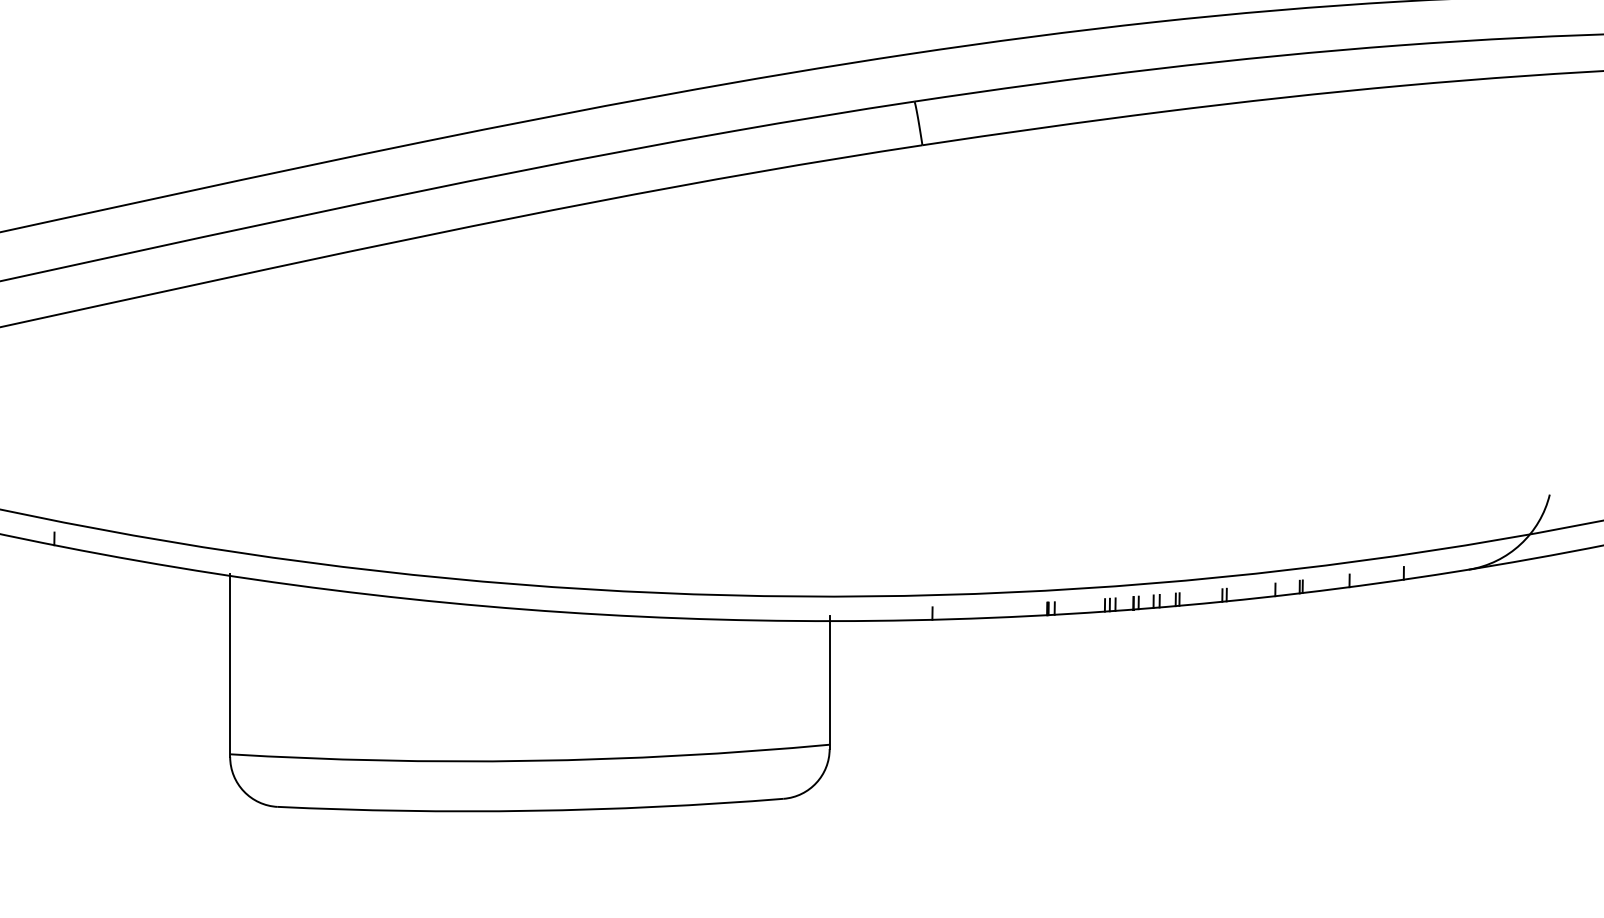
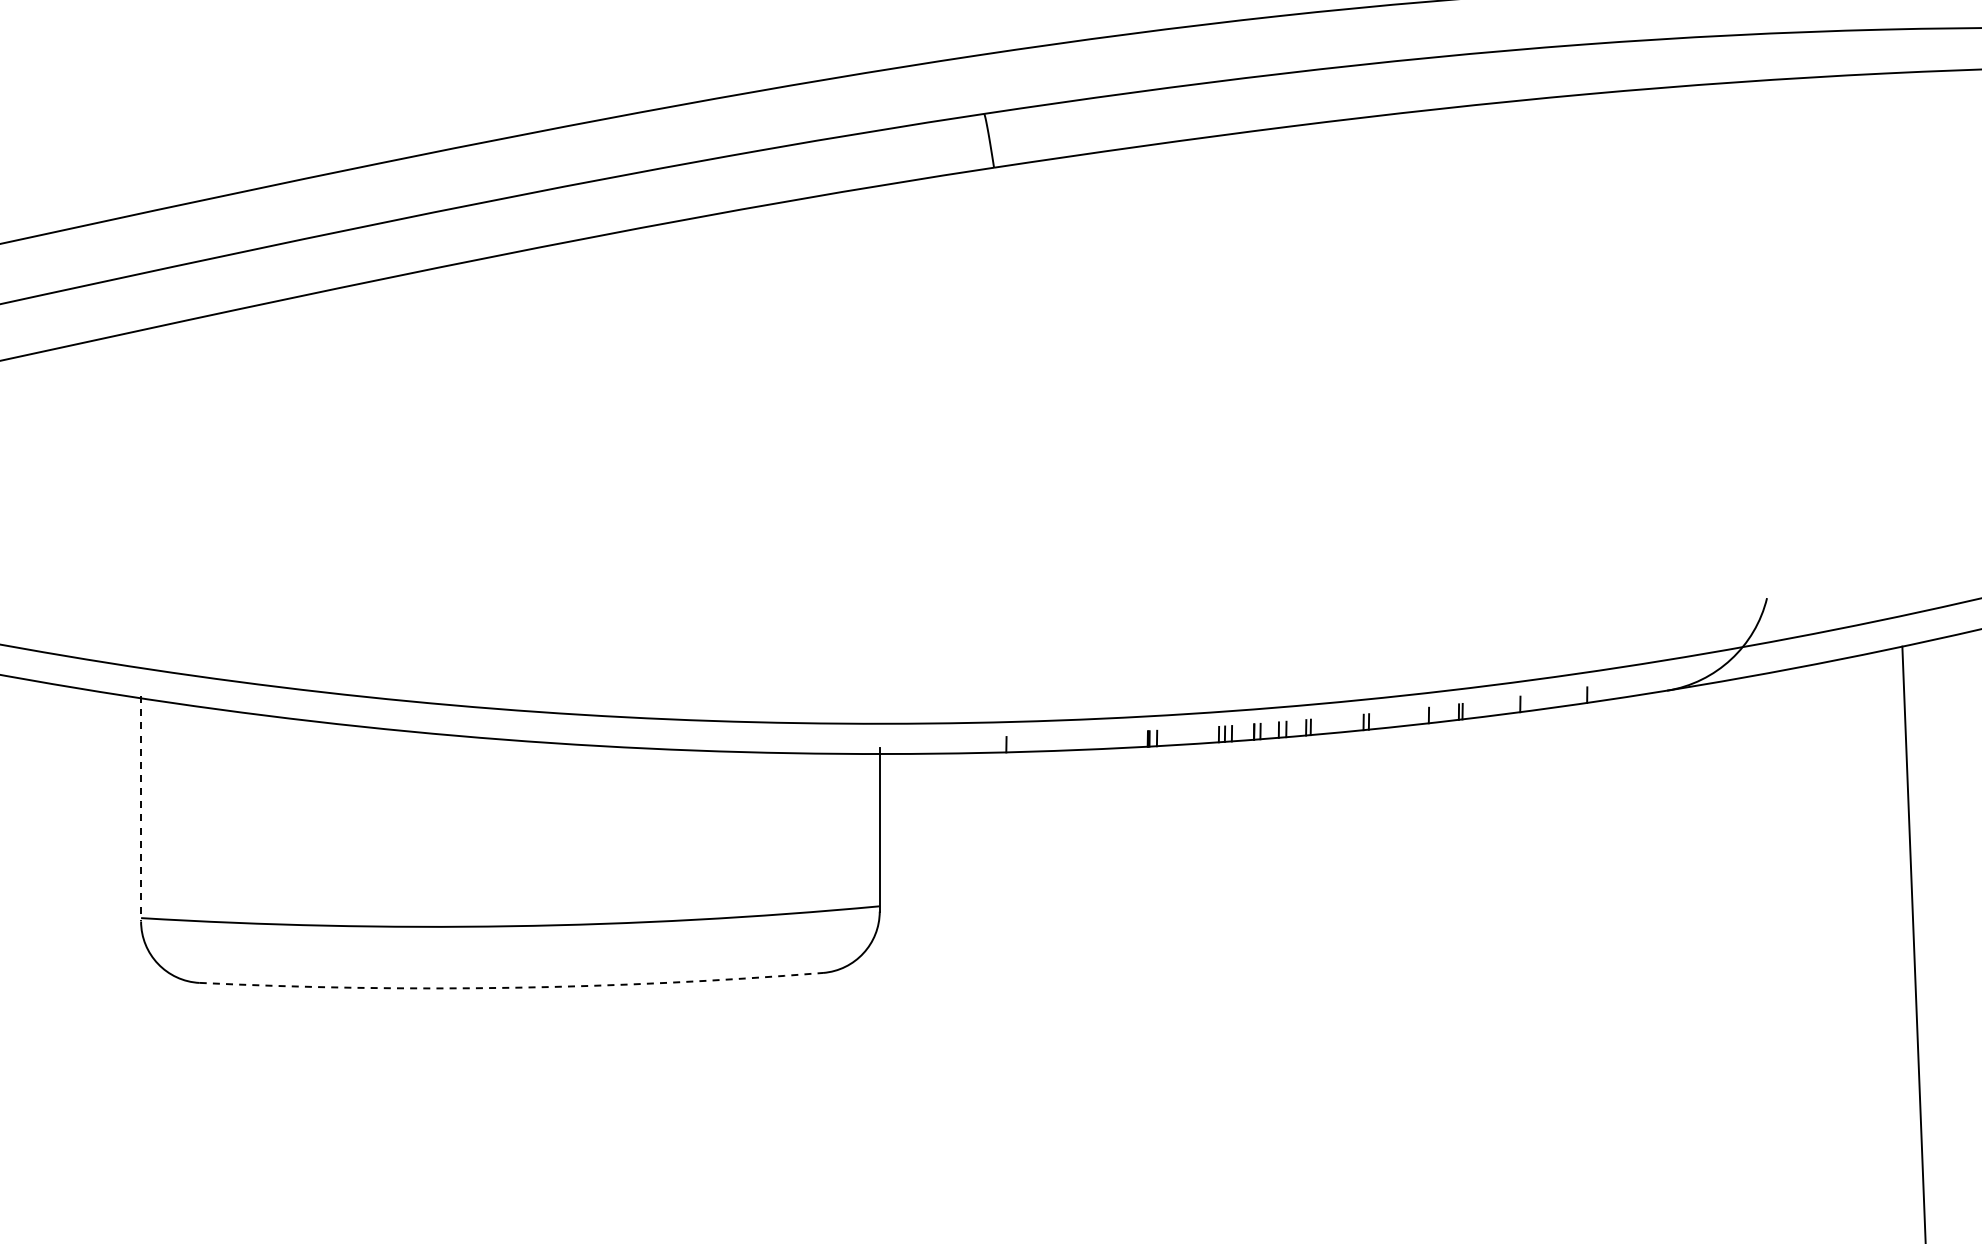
line: (230, 665) -> (141, 808), solid -> dashed
arc: (530, 810) -> (511, 987), solid -> dashed

